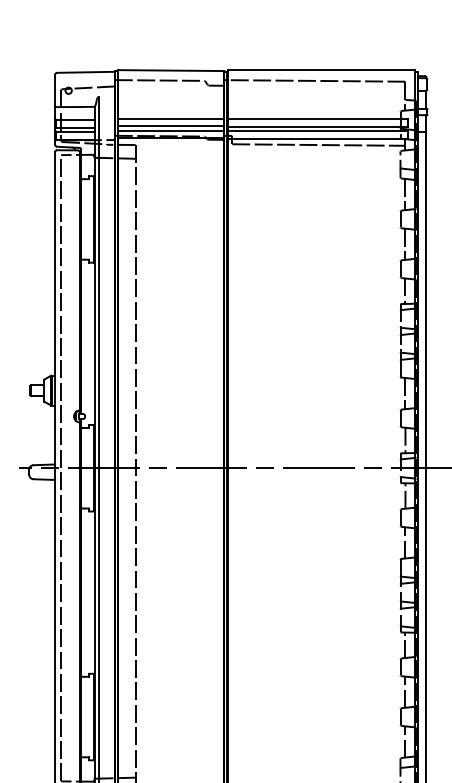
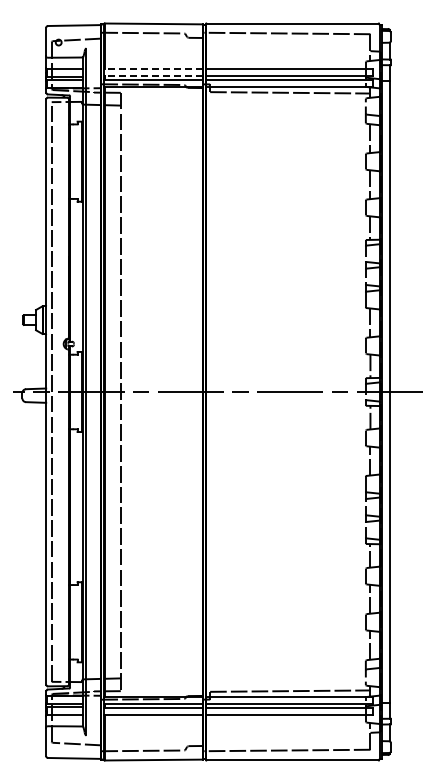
line: (171, 119) -> (153, 69), solid -> dashed
line: (171, 126) -> (153, 75), solid -> dashed

